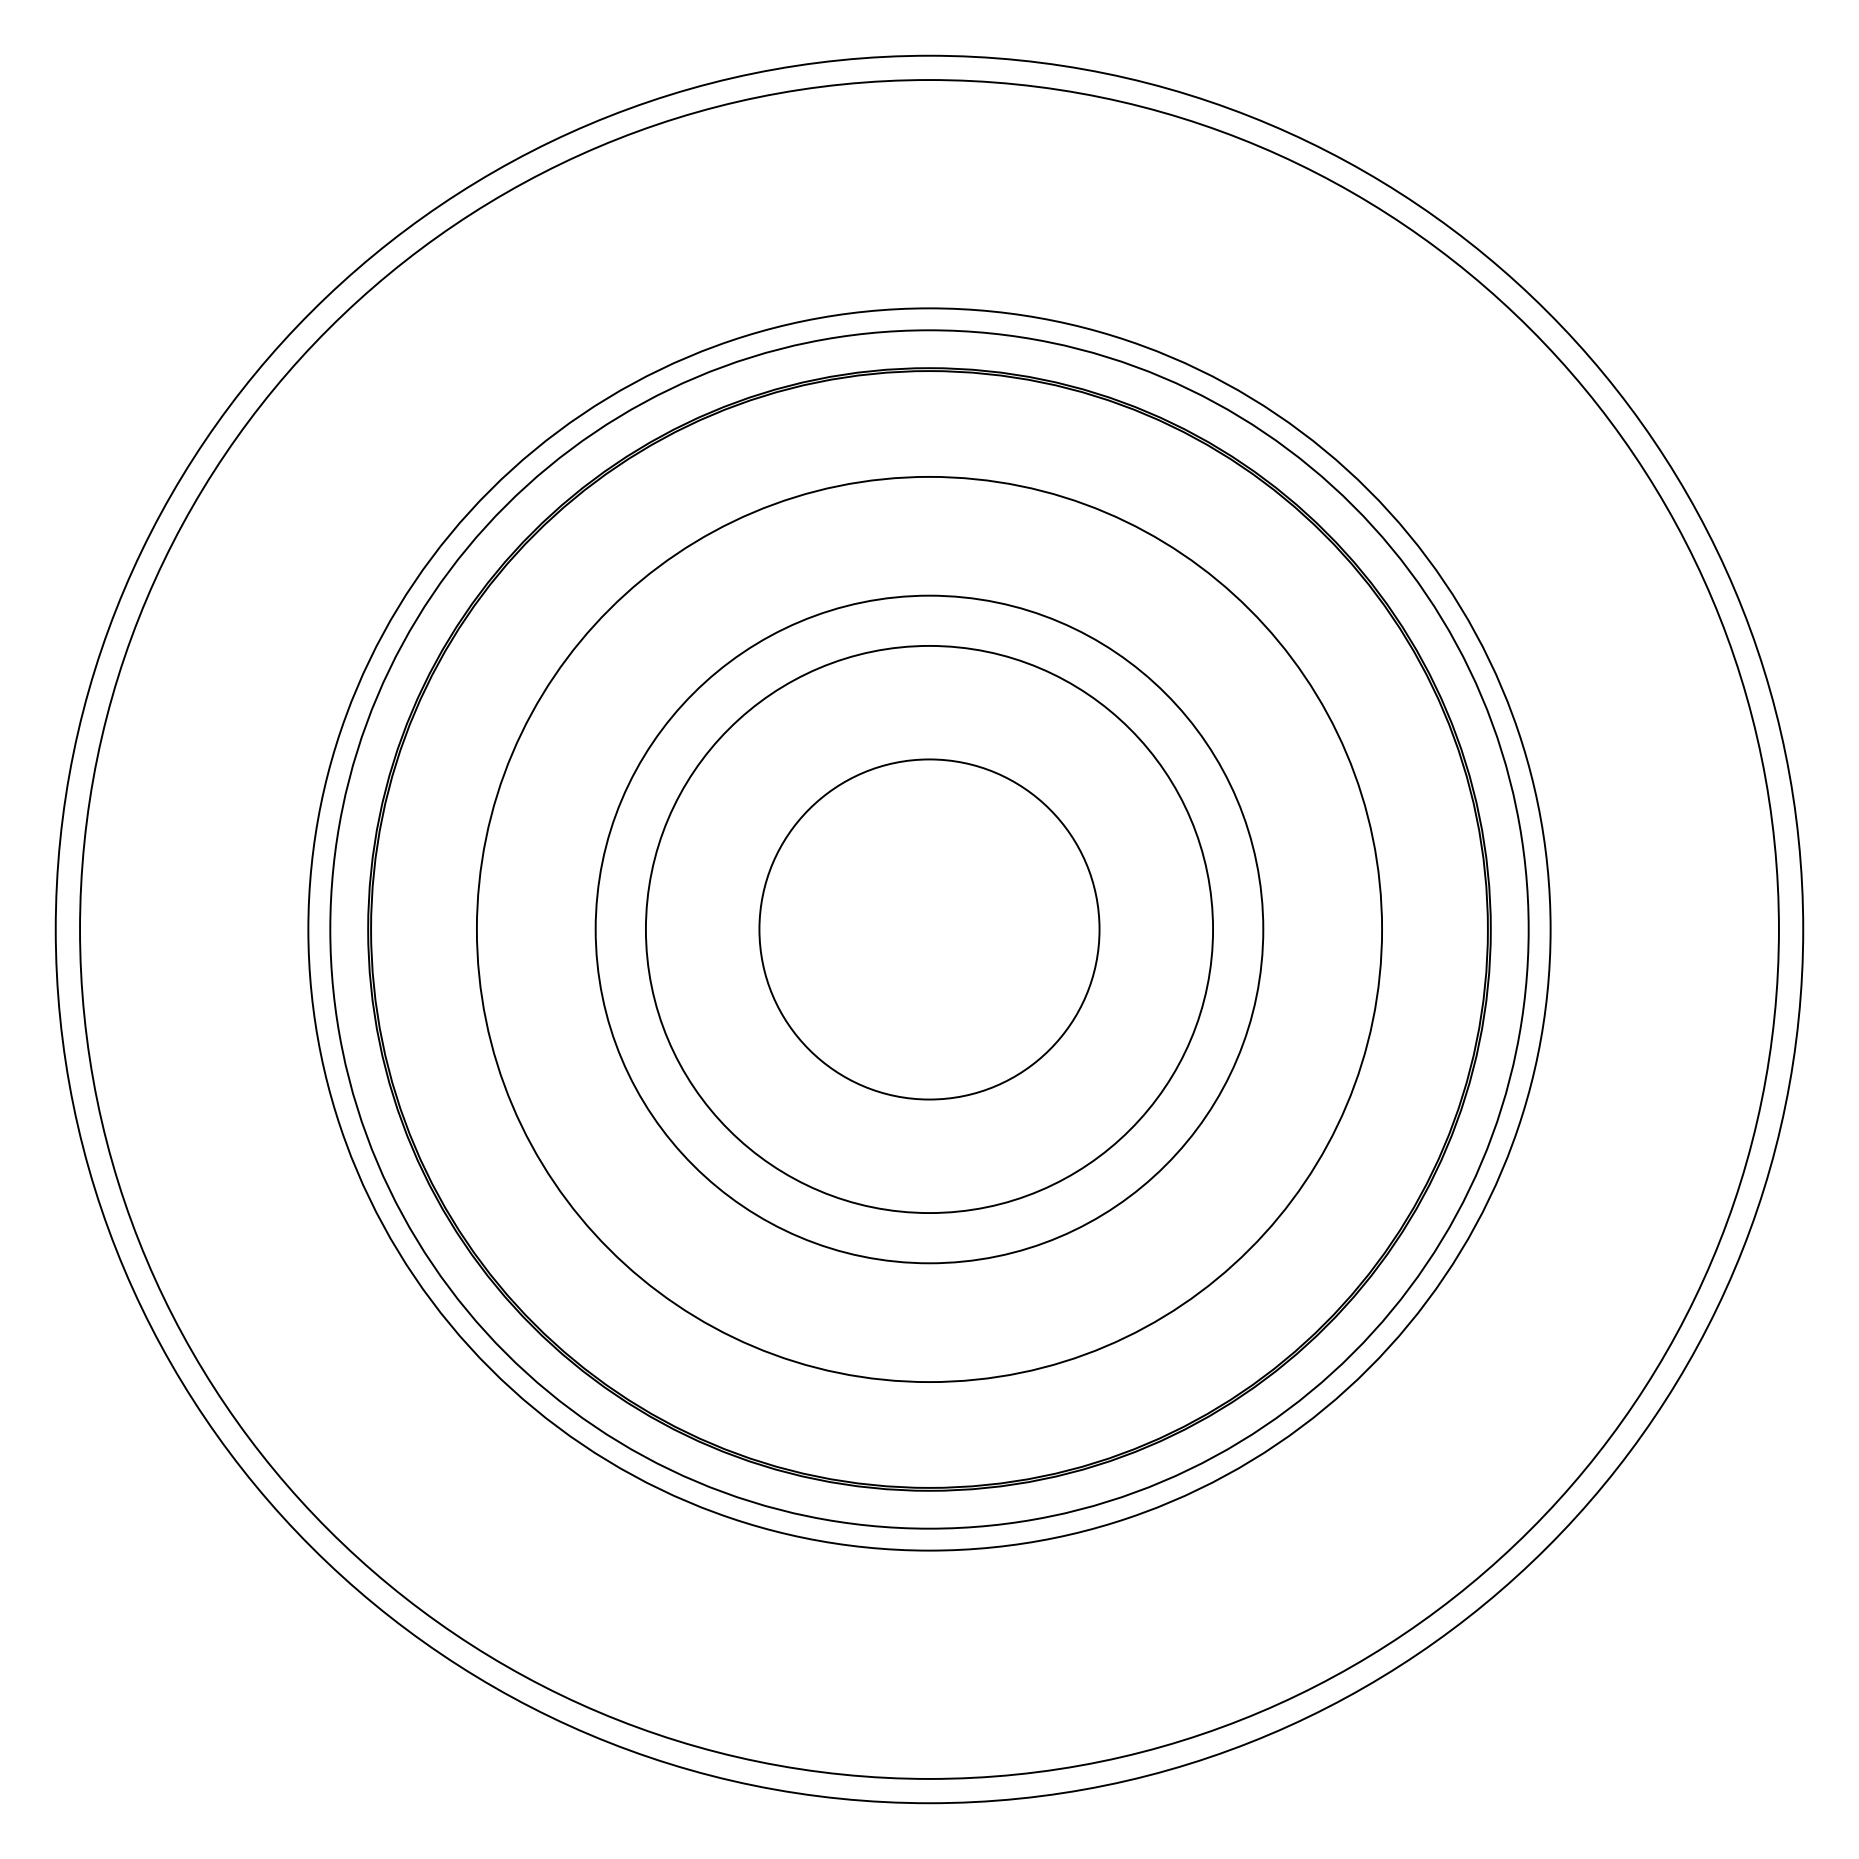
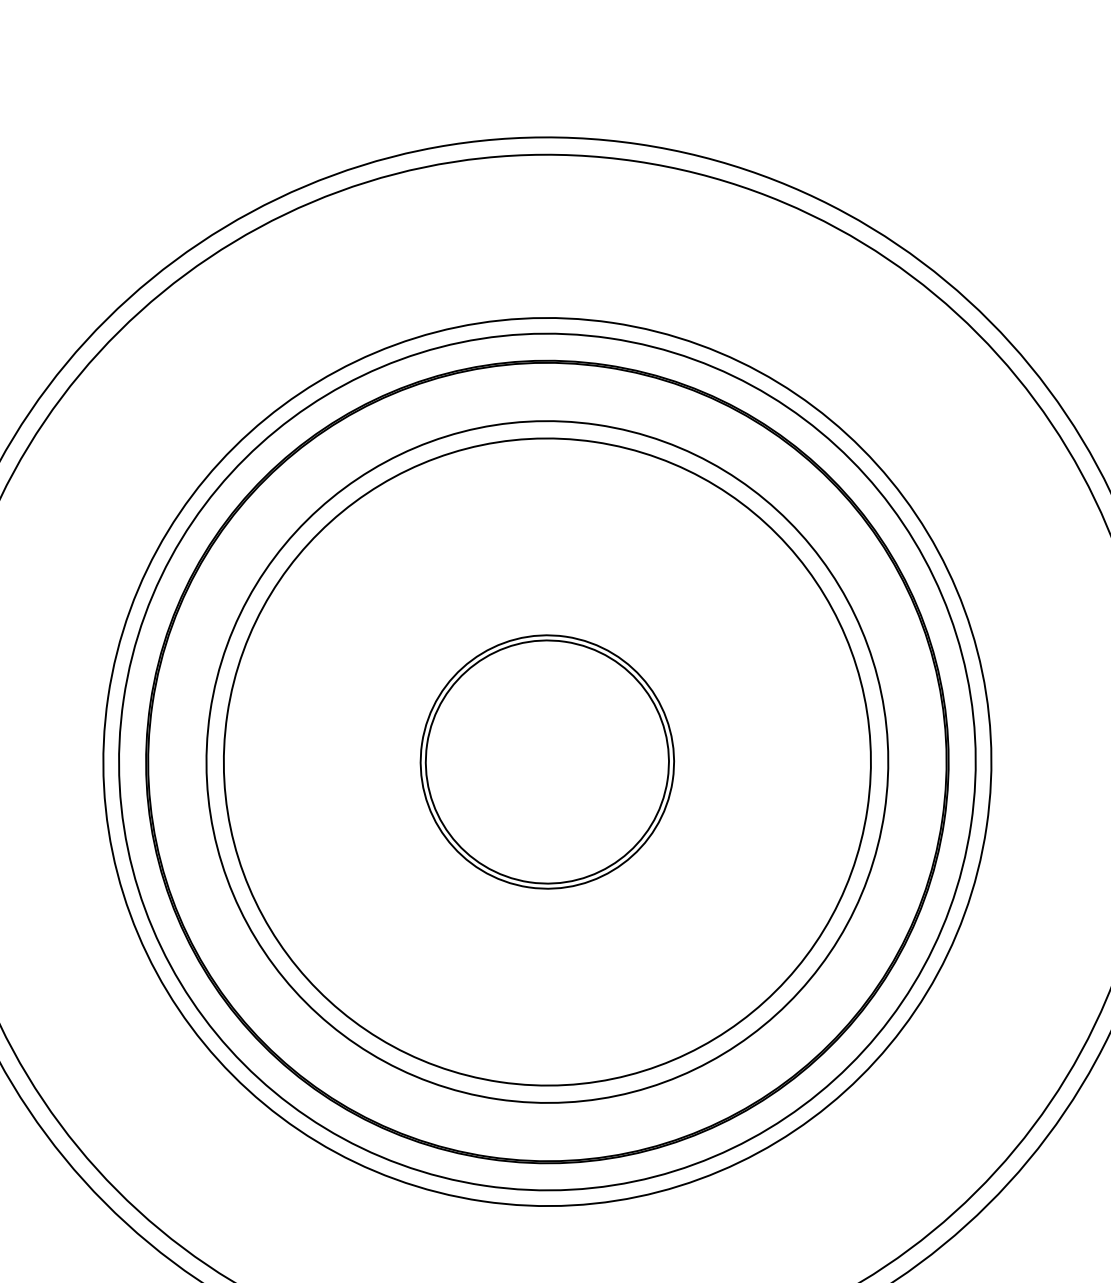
circle: (929, 929) -> (547, 762), size x0.62
circle: (929, 929) -> (547, 762), size x1.43

